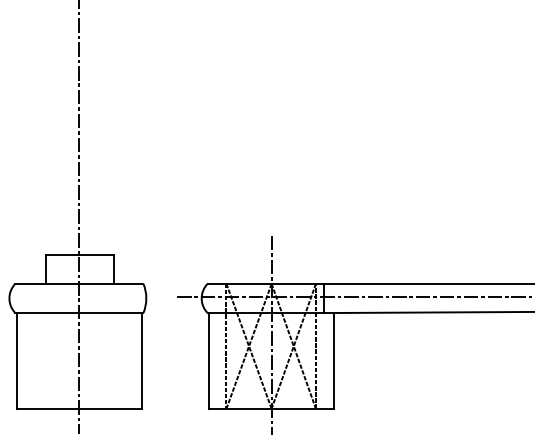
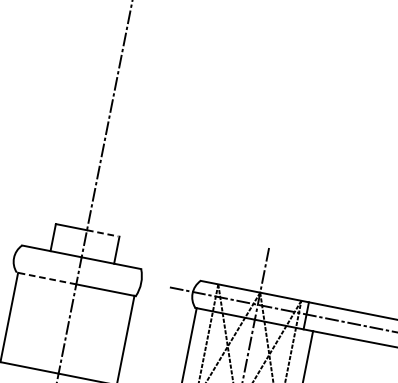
line: (96, 254) -> (102, 233), solid -> dashed
line: (46, 313) -> (45, 278), solid -> dashed

